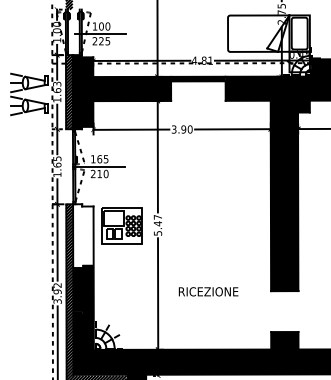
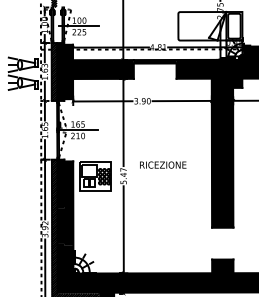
fill: (83, 234) -> (65, 183), added
text: (208, 291) -> (163, 164), moved

